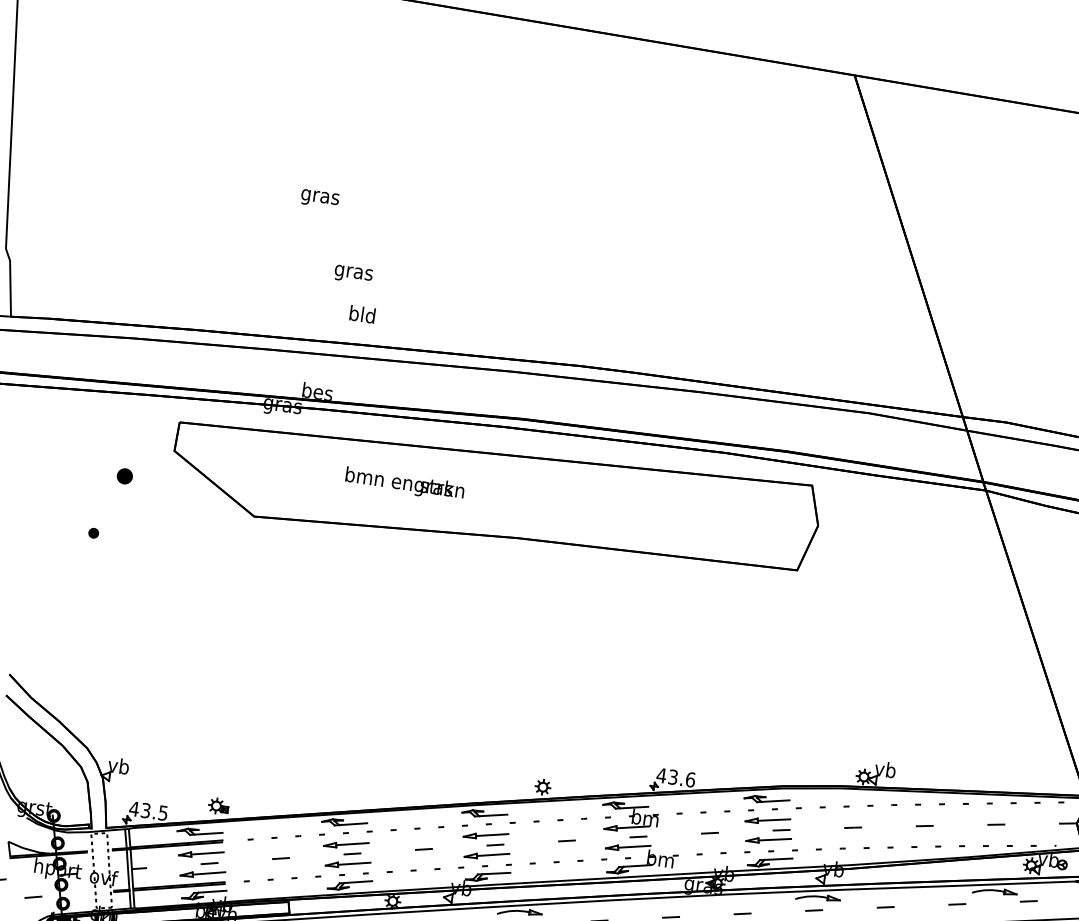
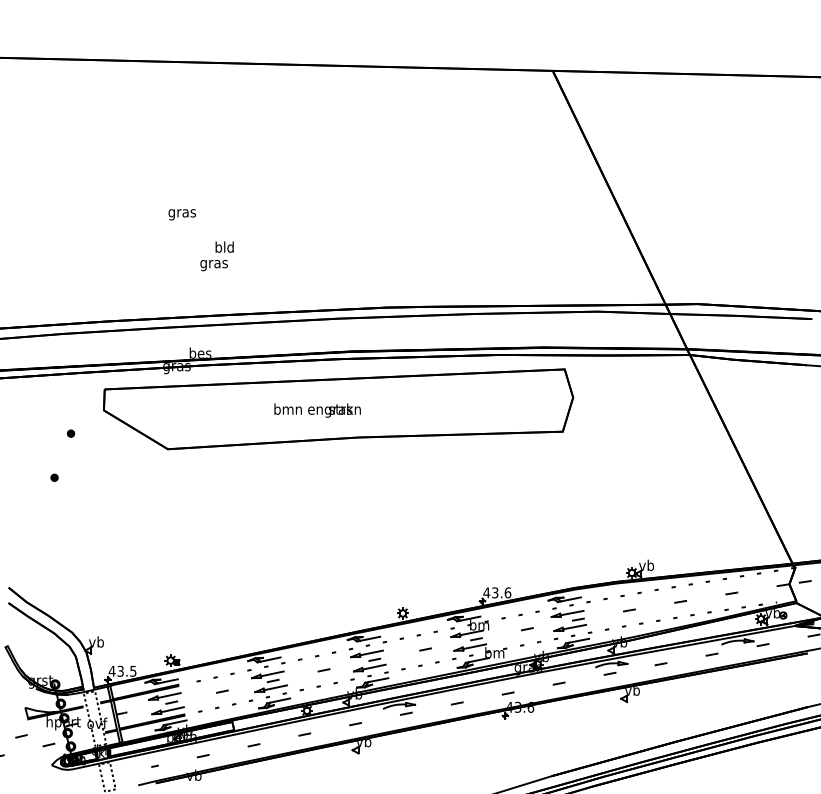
text: (362, 313) -> (224, 246), moved
part: (124, 475) -> (70, 433), size x0.62
text: (404, 484) -> (317, 410), moved

